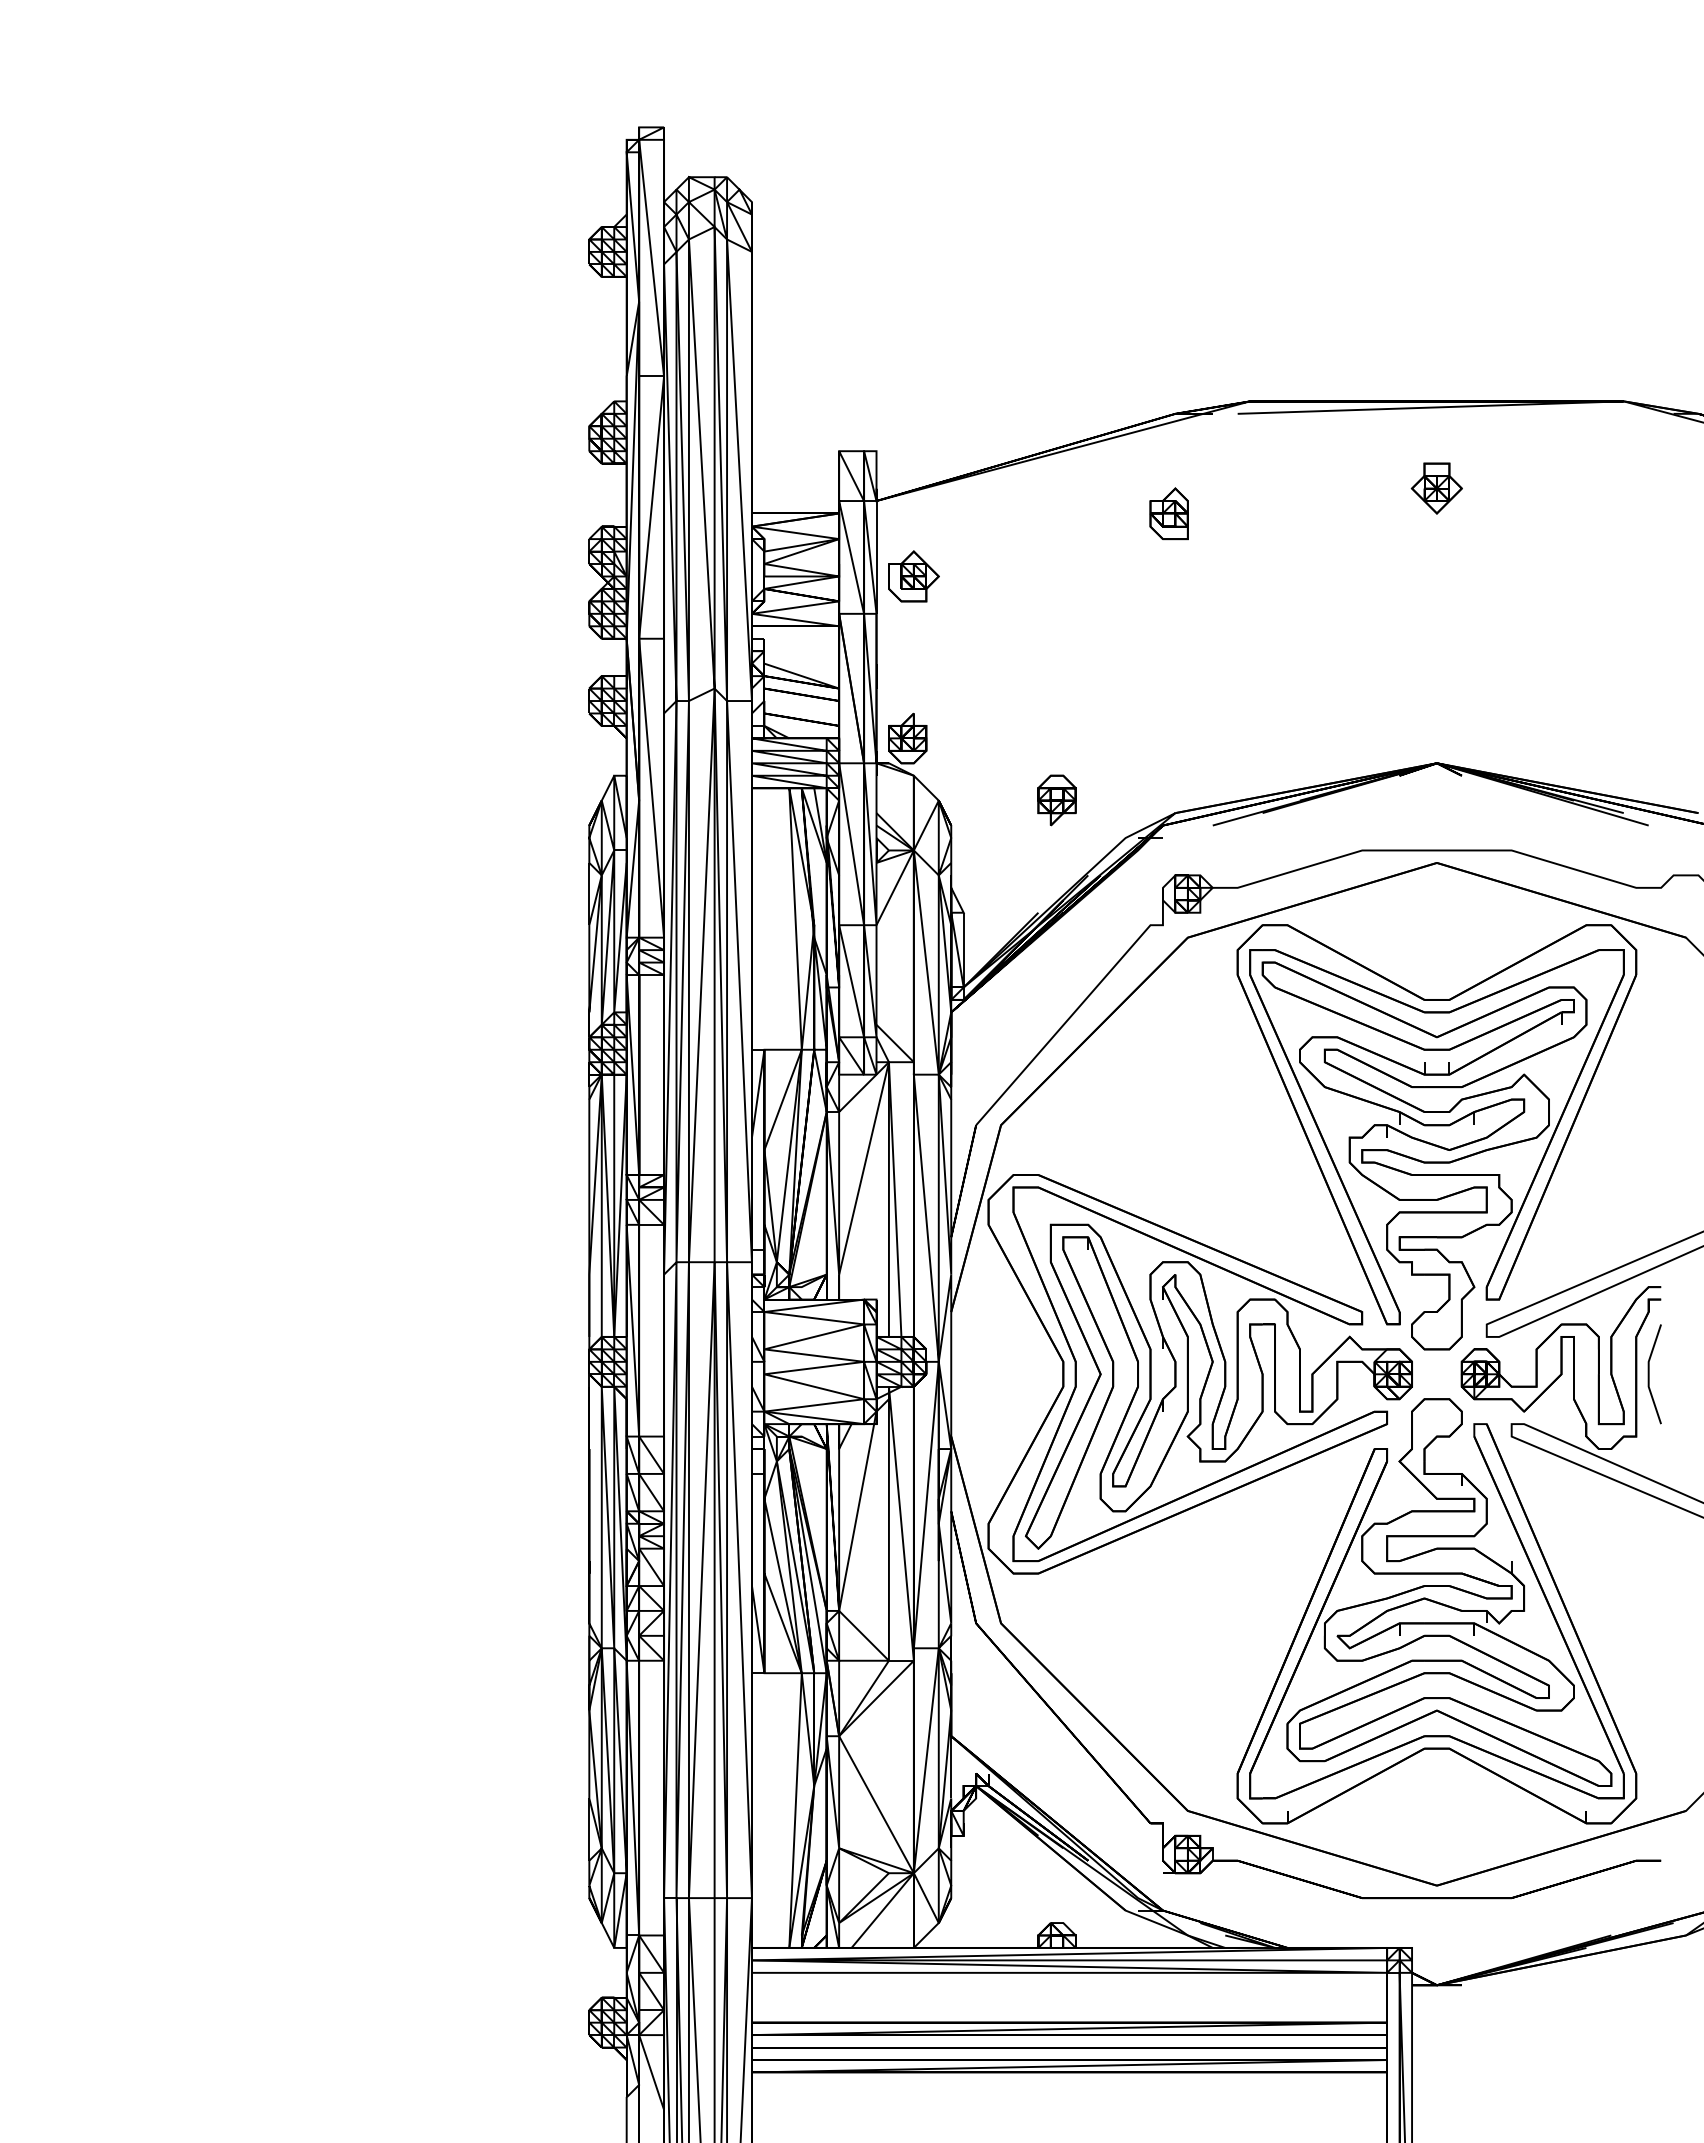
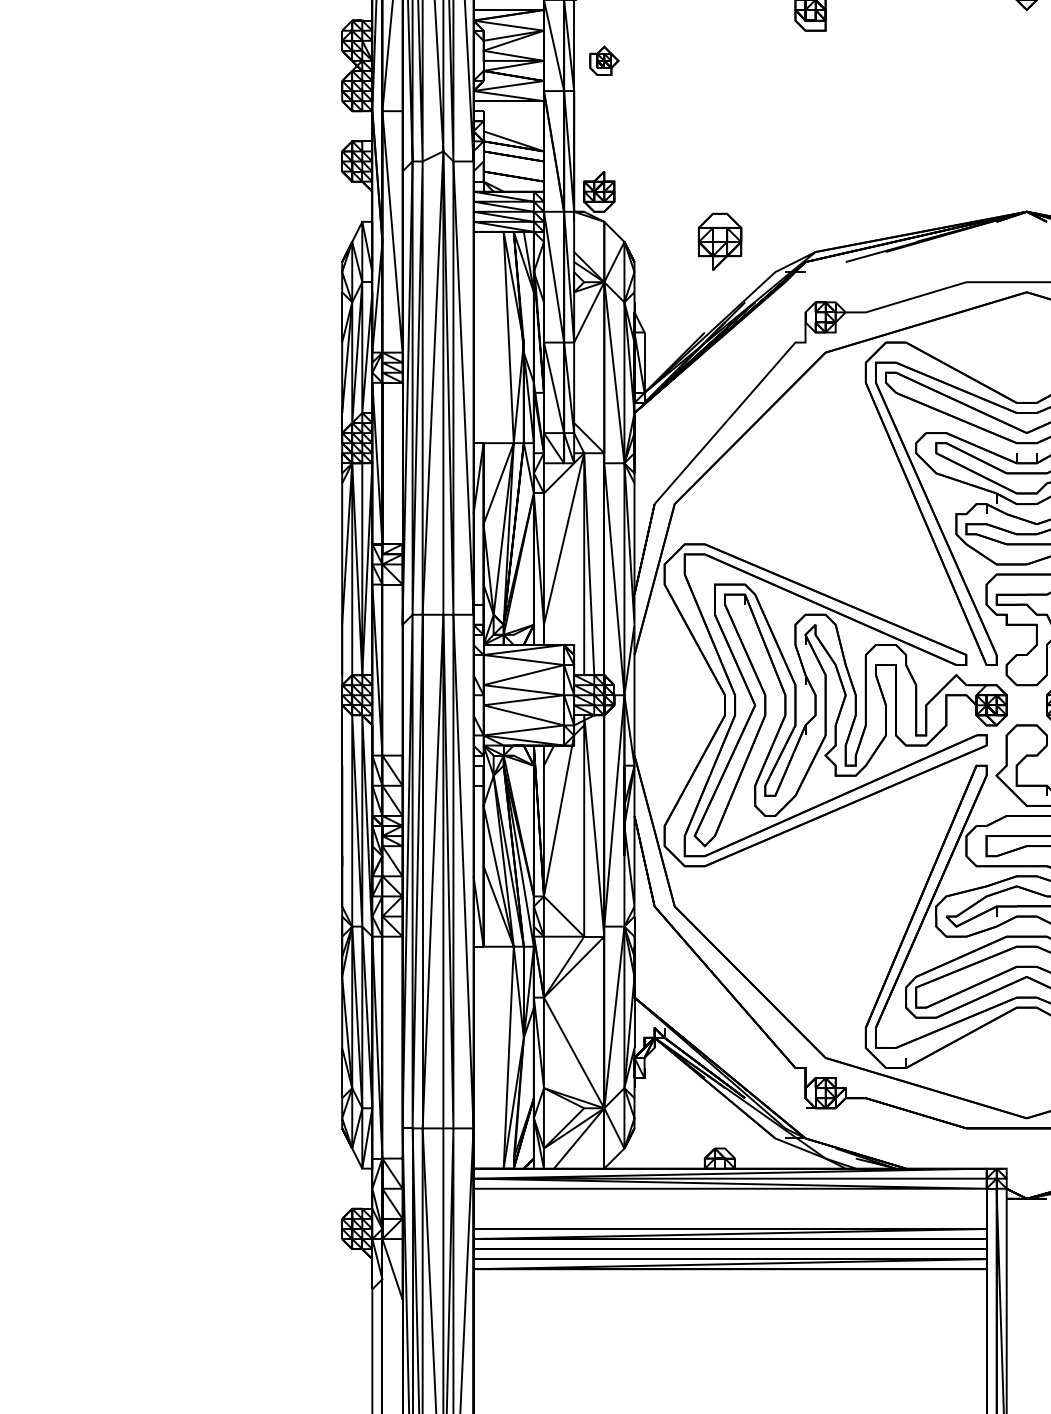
part: (913, 576) -> (604, 60), size x0.7
part: (1056, 800) -> (719, 241), size x1.4

